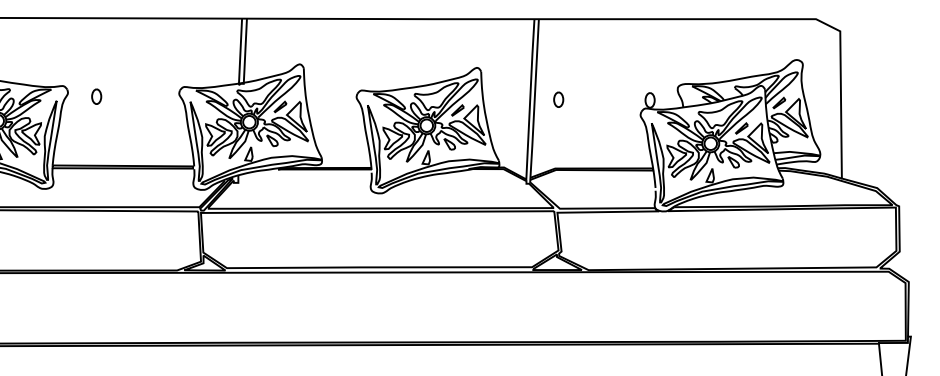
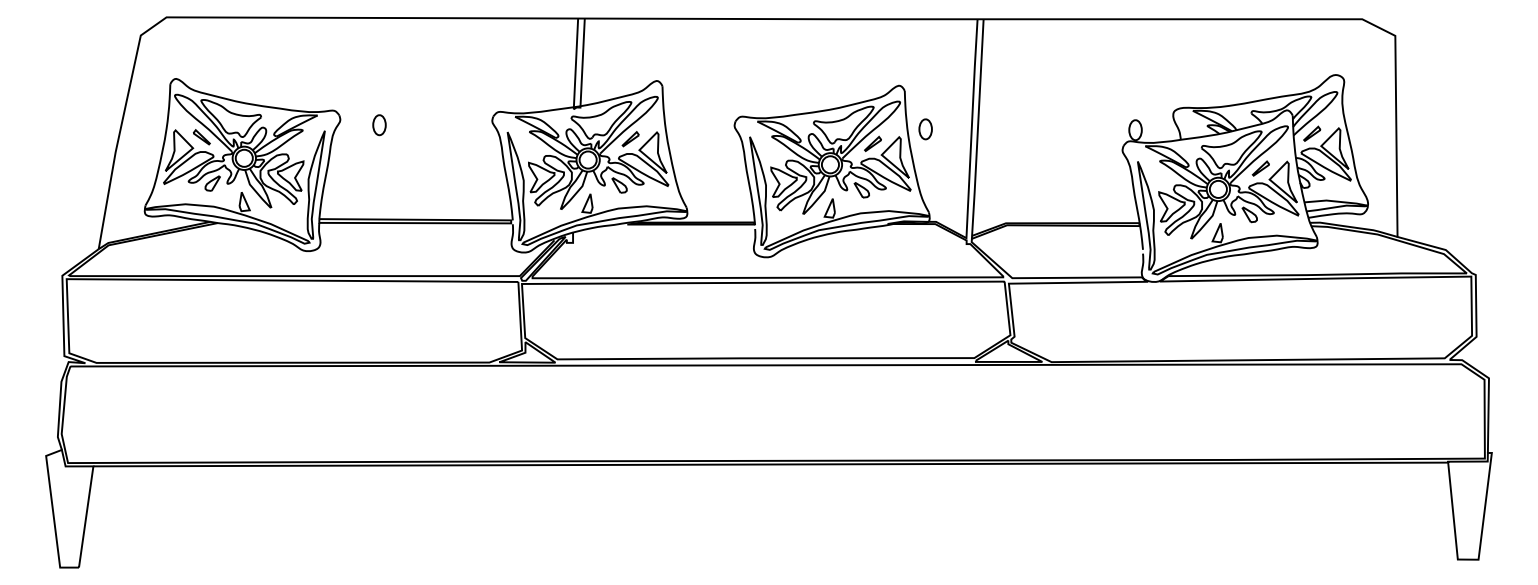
part: (558, 99) -> (925, 129), moved

